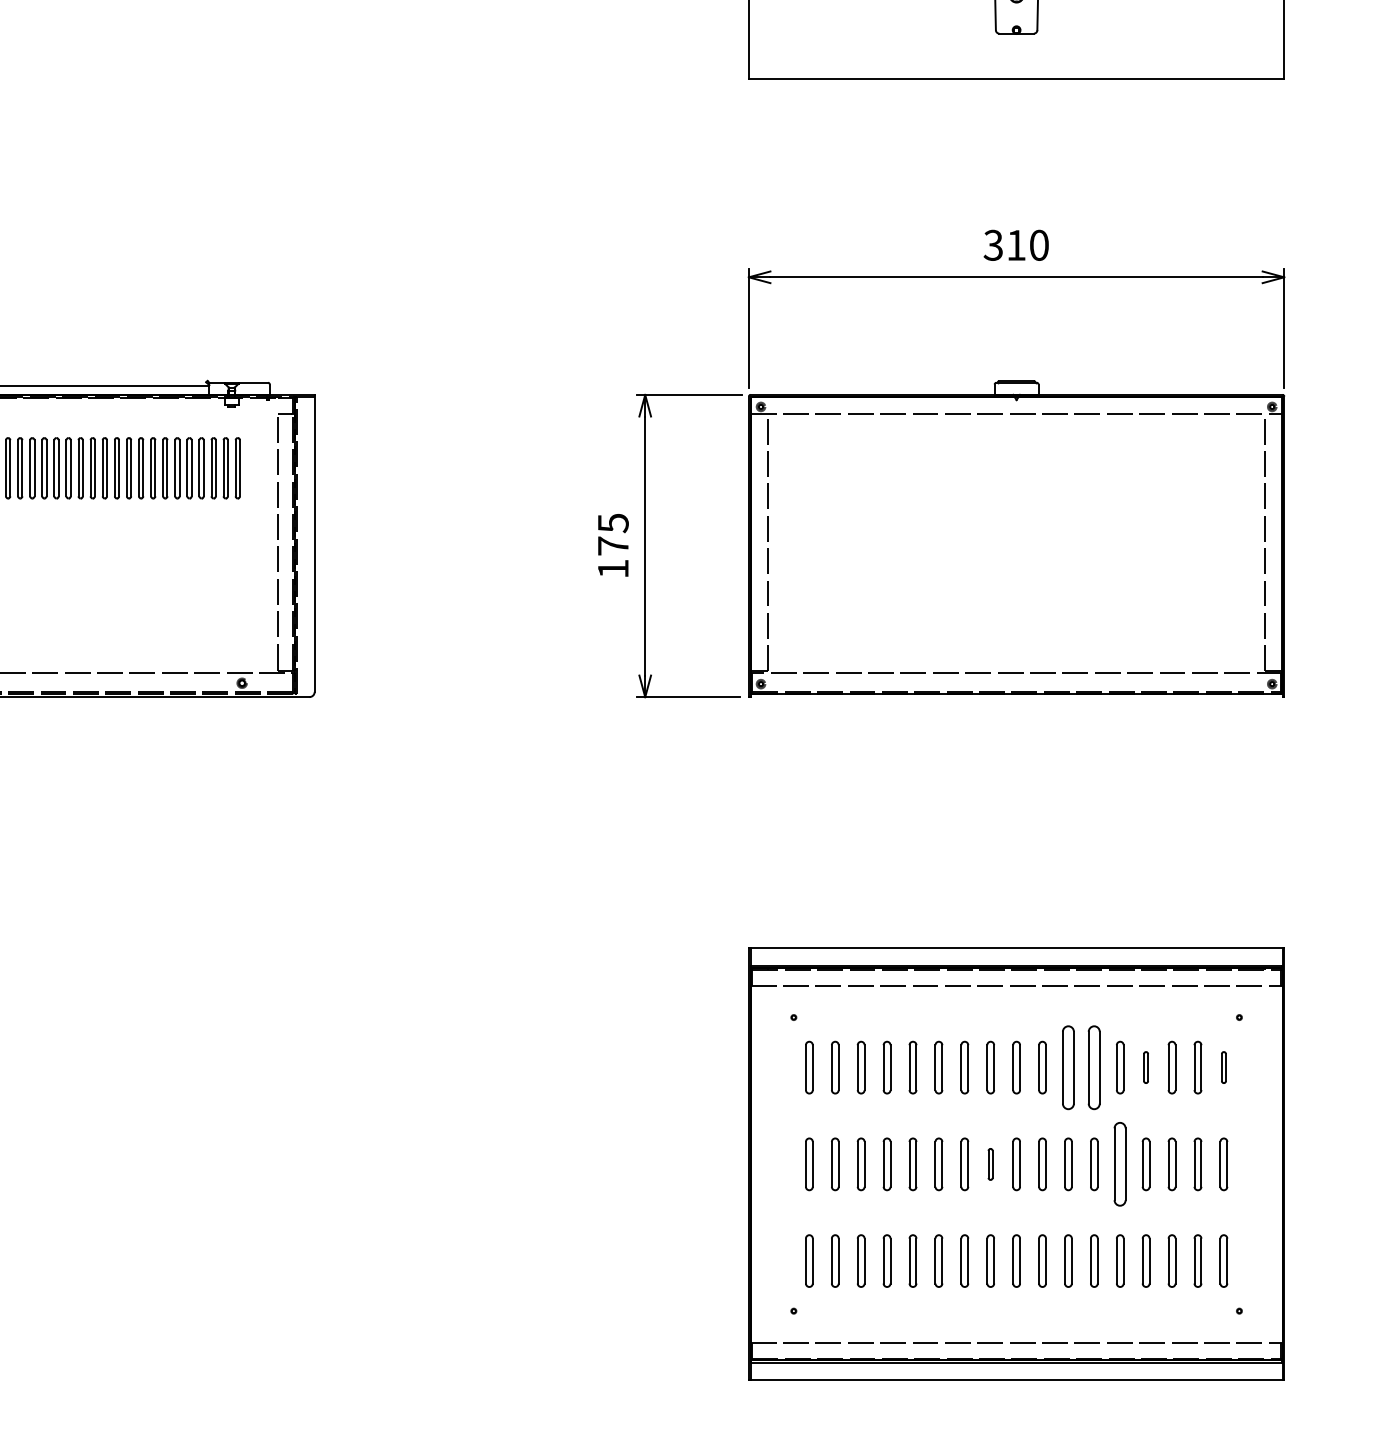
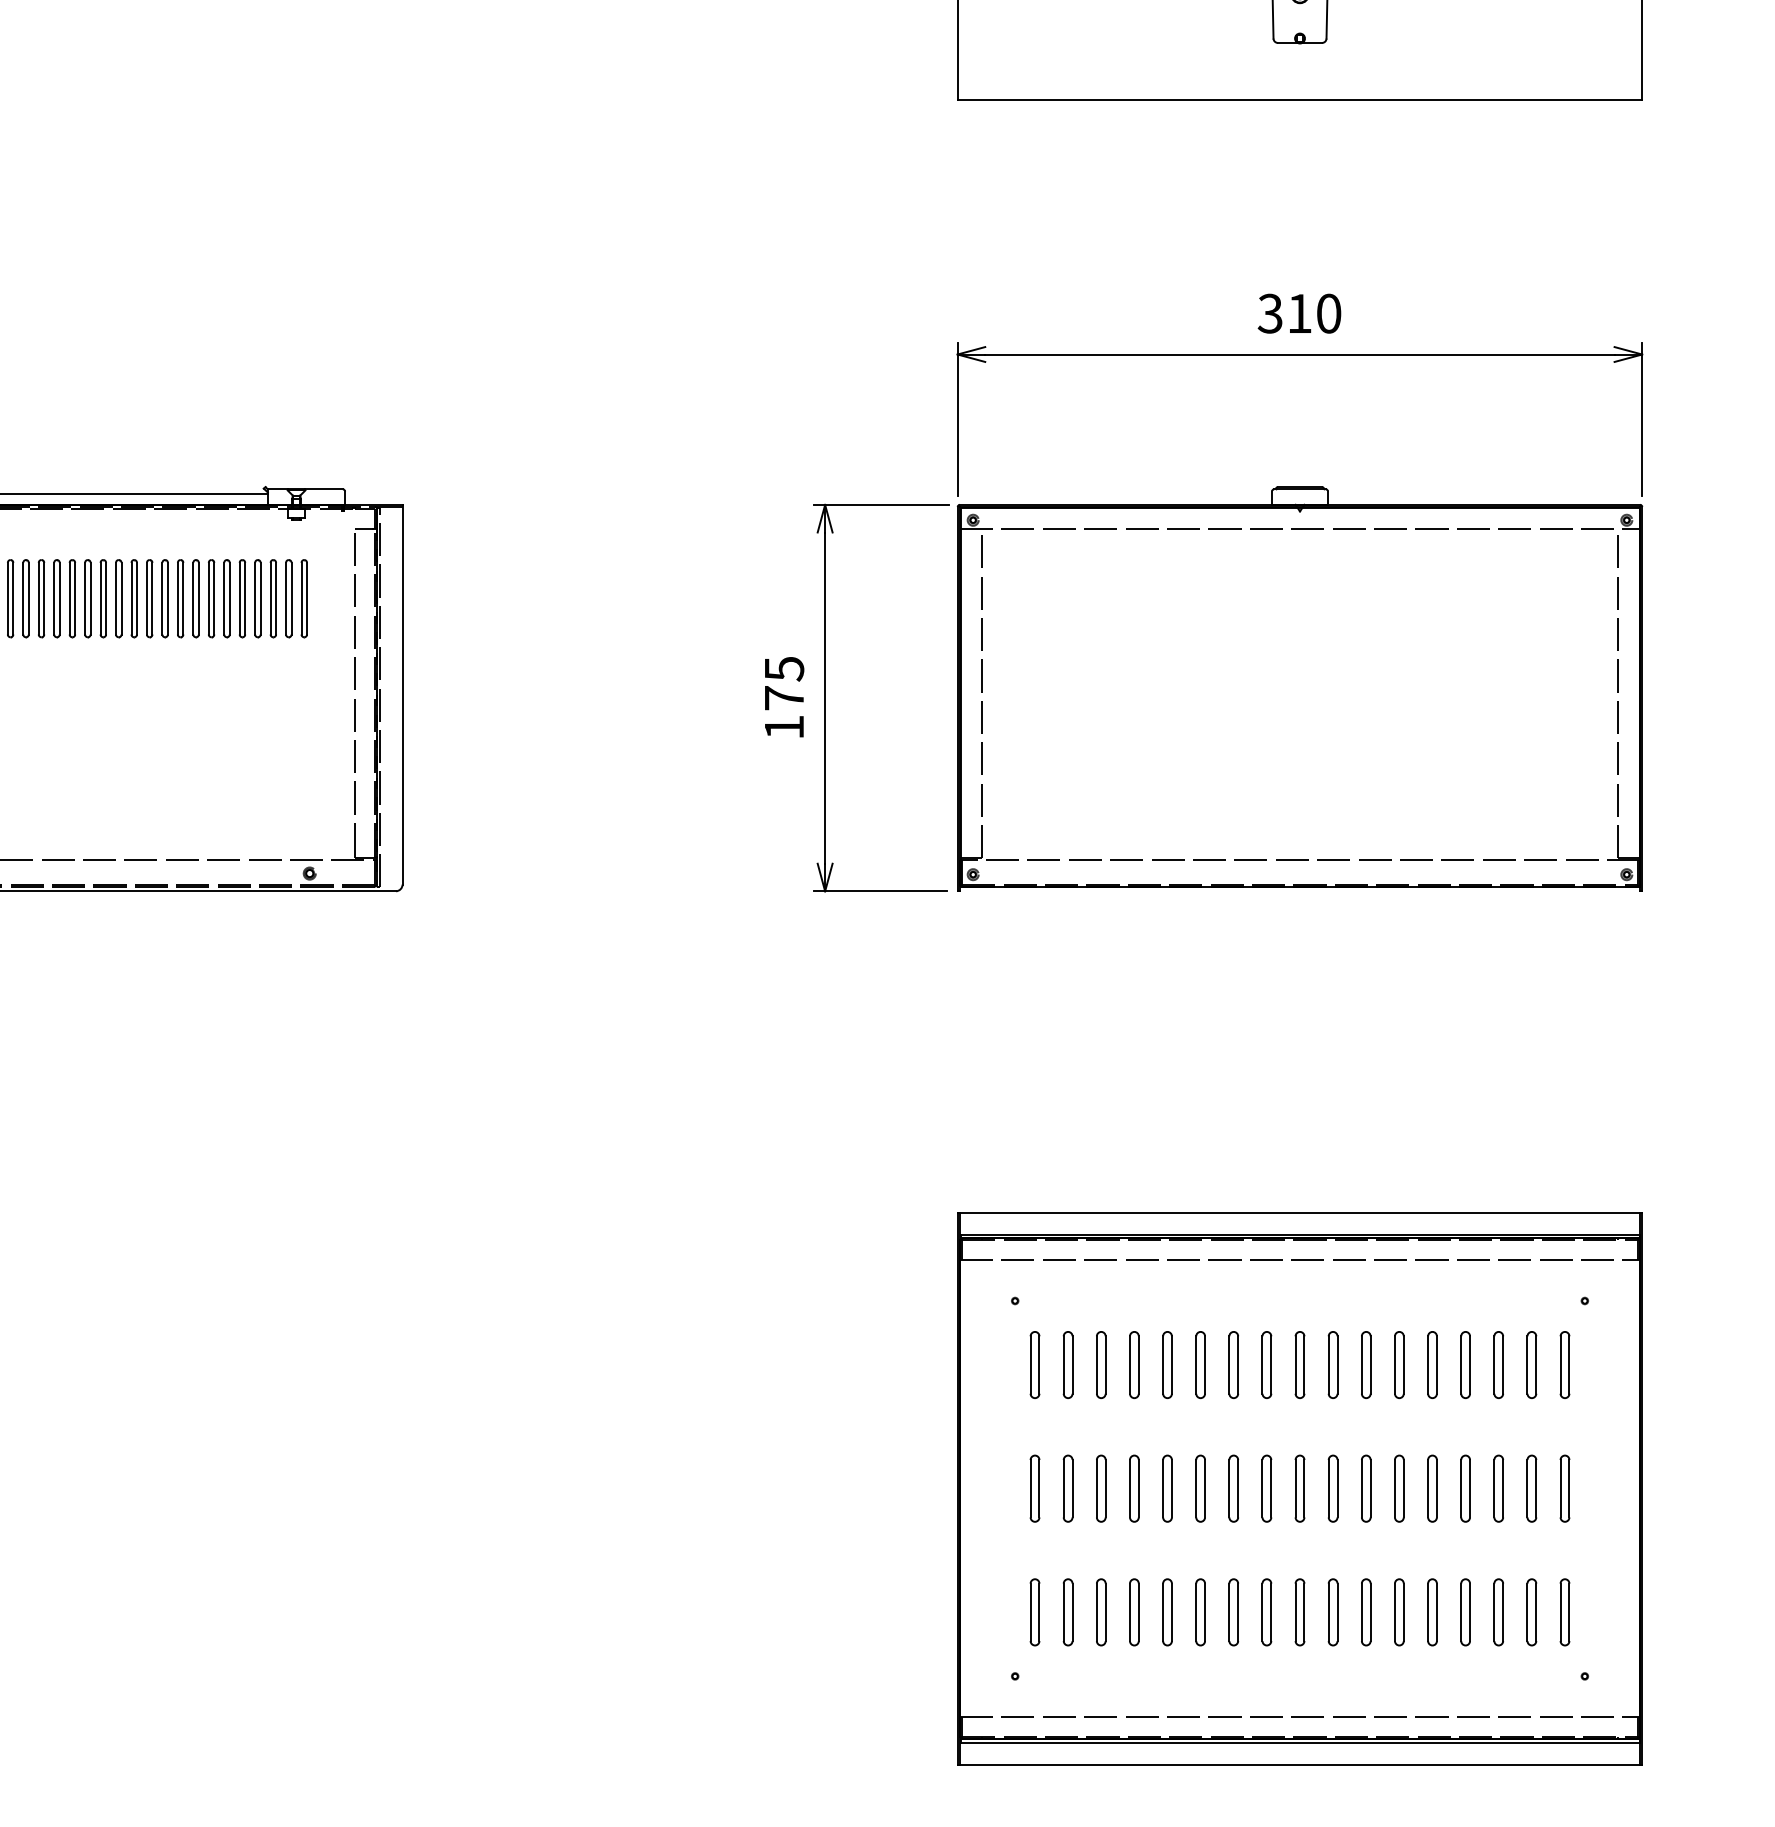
part: (1068, 1067) -> (1366, 1364), size x0.62
part: (1094, 1067) -> (1399, 1364), size x0.62
part: (1145, 1067) -> (1464, 1364), size x1.67
part: (1223, 1067) -> (1564, 1364), size x1.67
part: (990, 1164) -> (1266, 1488), size x1.67
part: (1120, 1164) -> (1432, 1488), size x0.62

